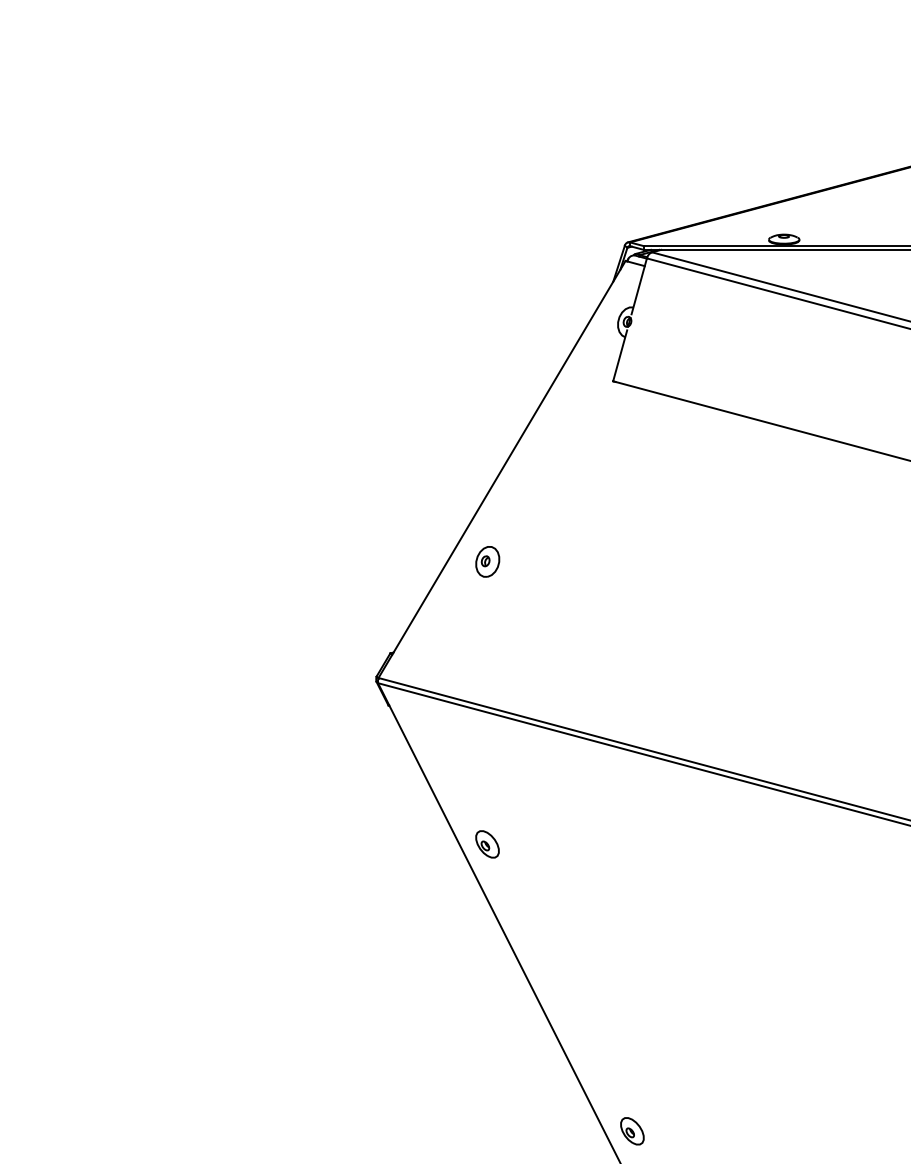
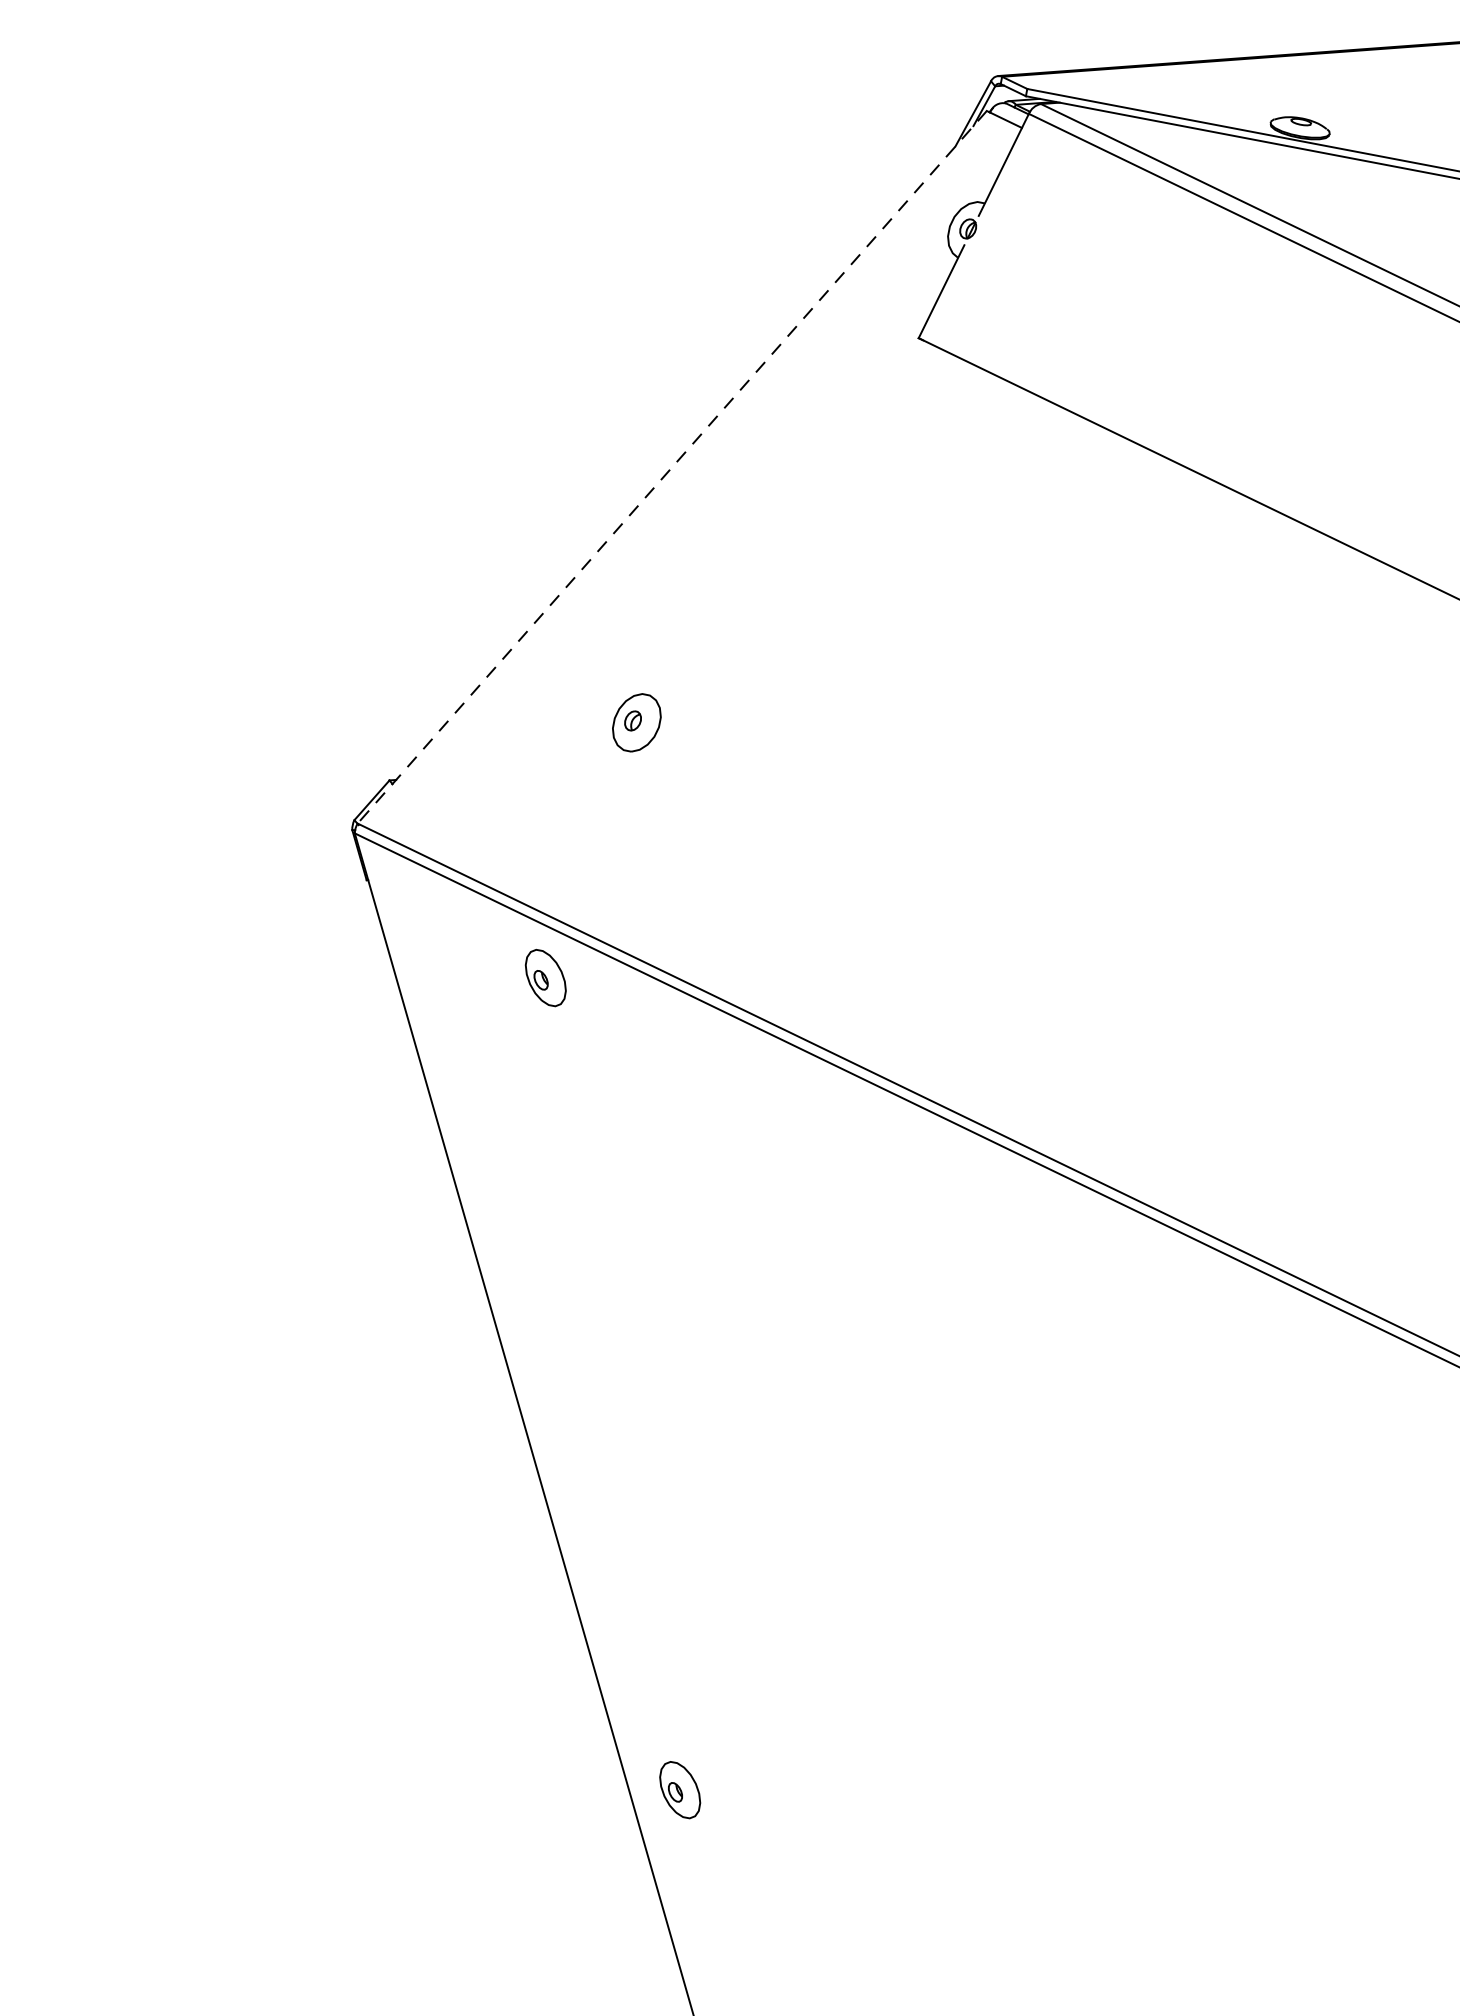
line: (501, 469) -> (671, 467), solid -> dashed
part: (487, 561) -> (636, 722), moved
part: (487, 844) -> (545, 978), moved

